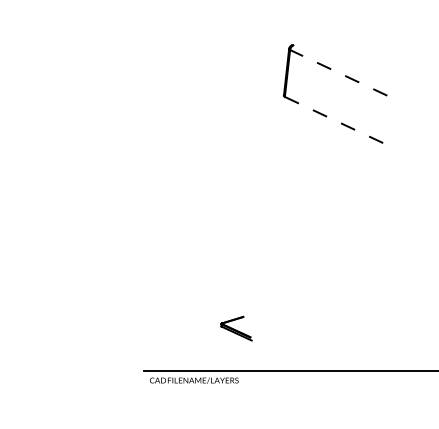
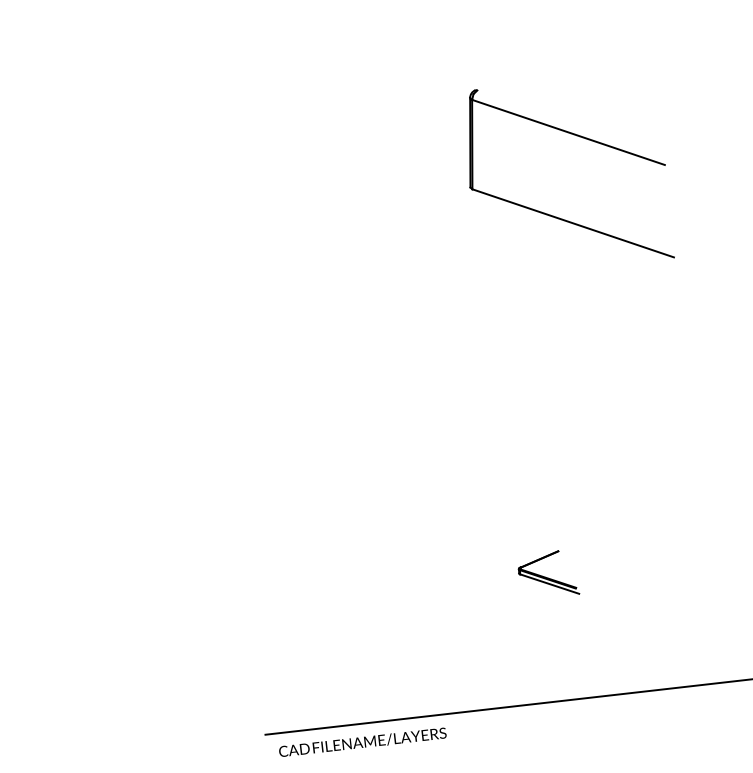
line: (338, 72) -> (568, 131), dashed -> solid
line: (336, 121) -> (574, 224), dashed -> solid
part: (236, 328) -> (547, 574), moved

